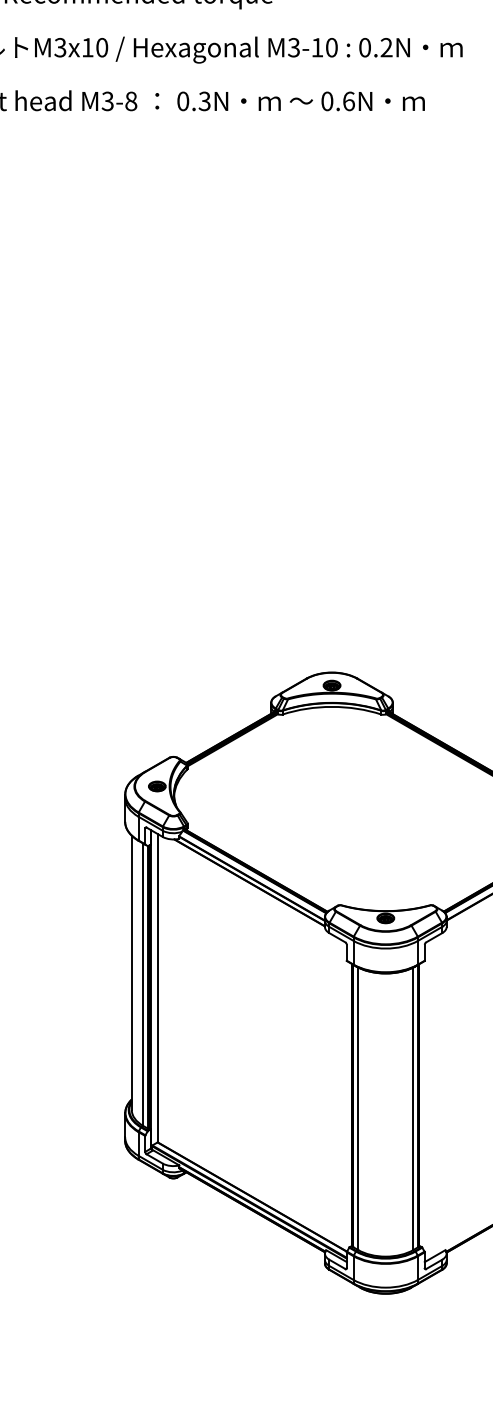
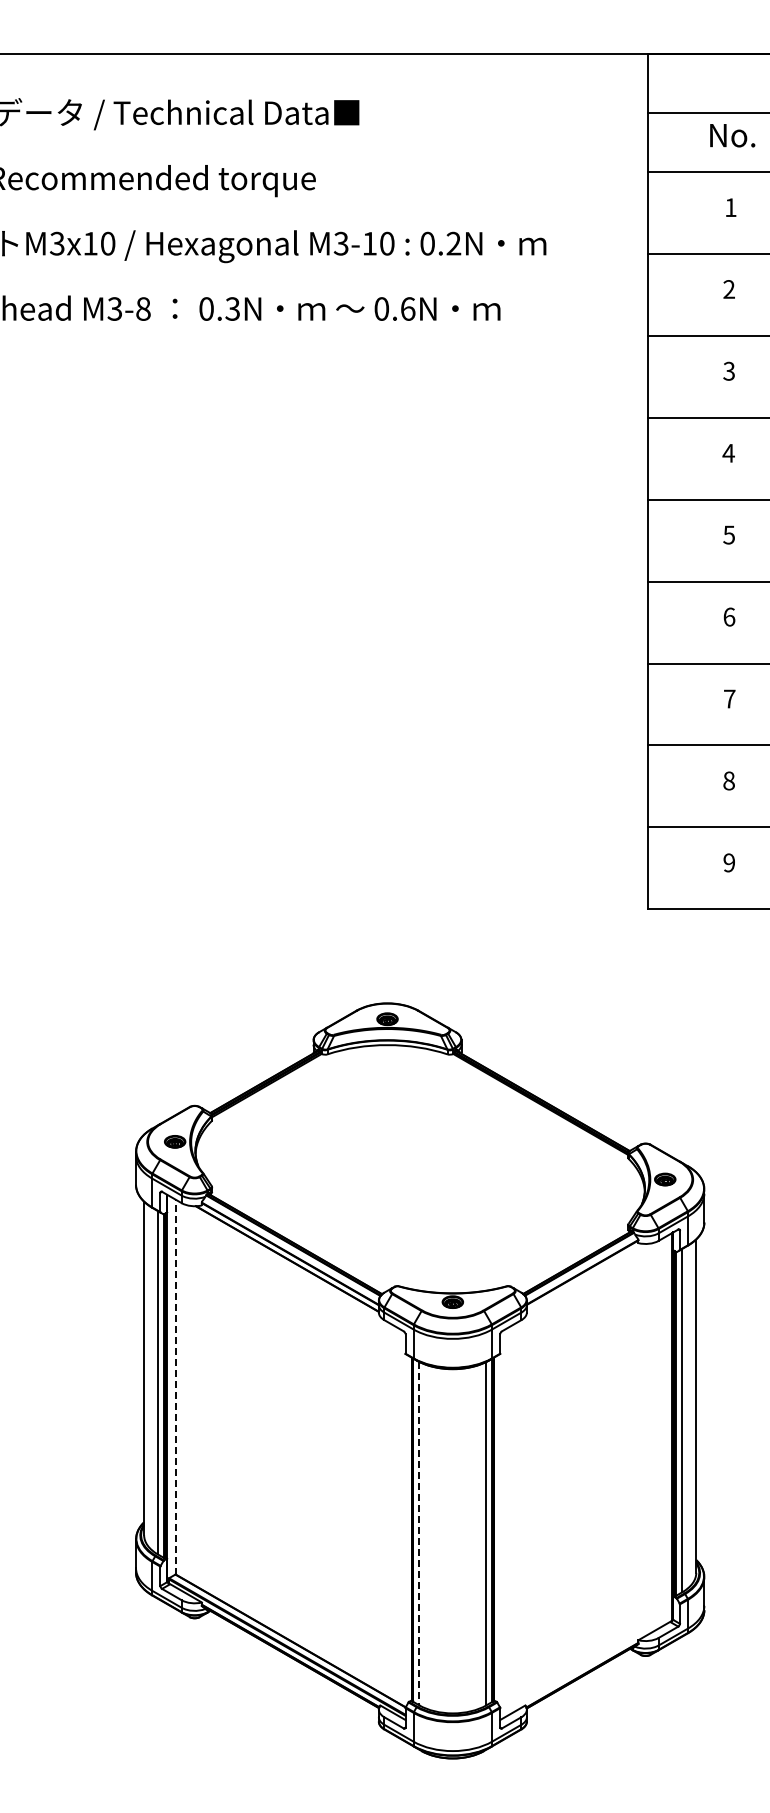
line: (157, 987) -> (175, 1386), solid -> dashed
line: (358, 1108) -> (419, 1533), solid -> dashed

